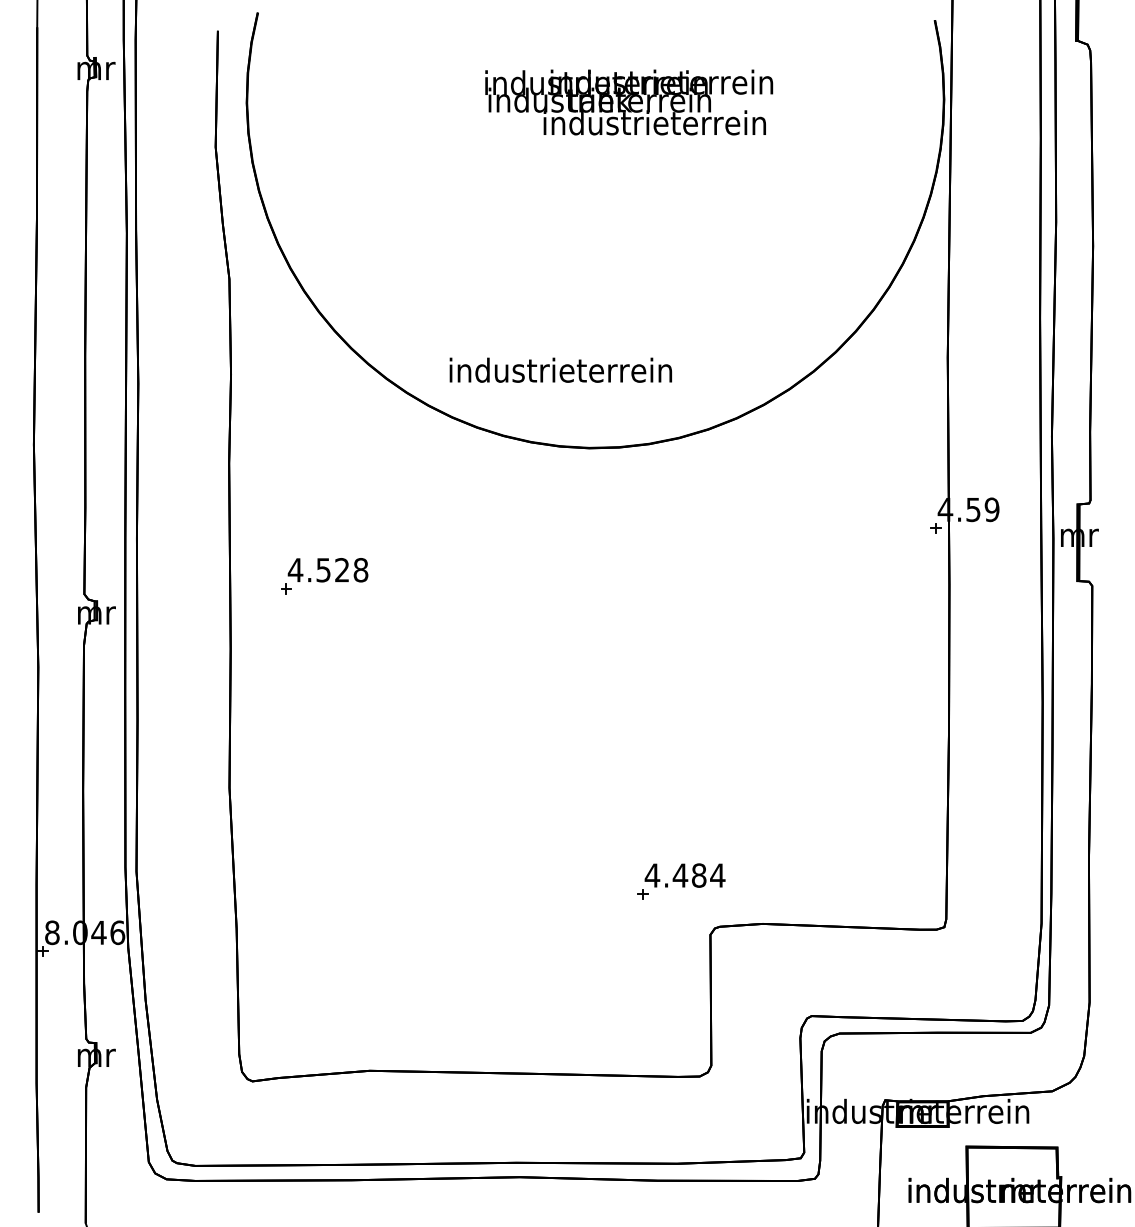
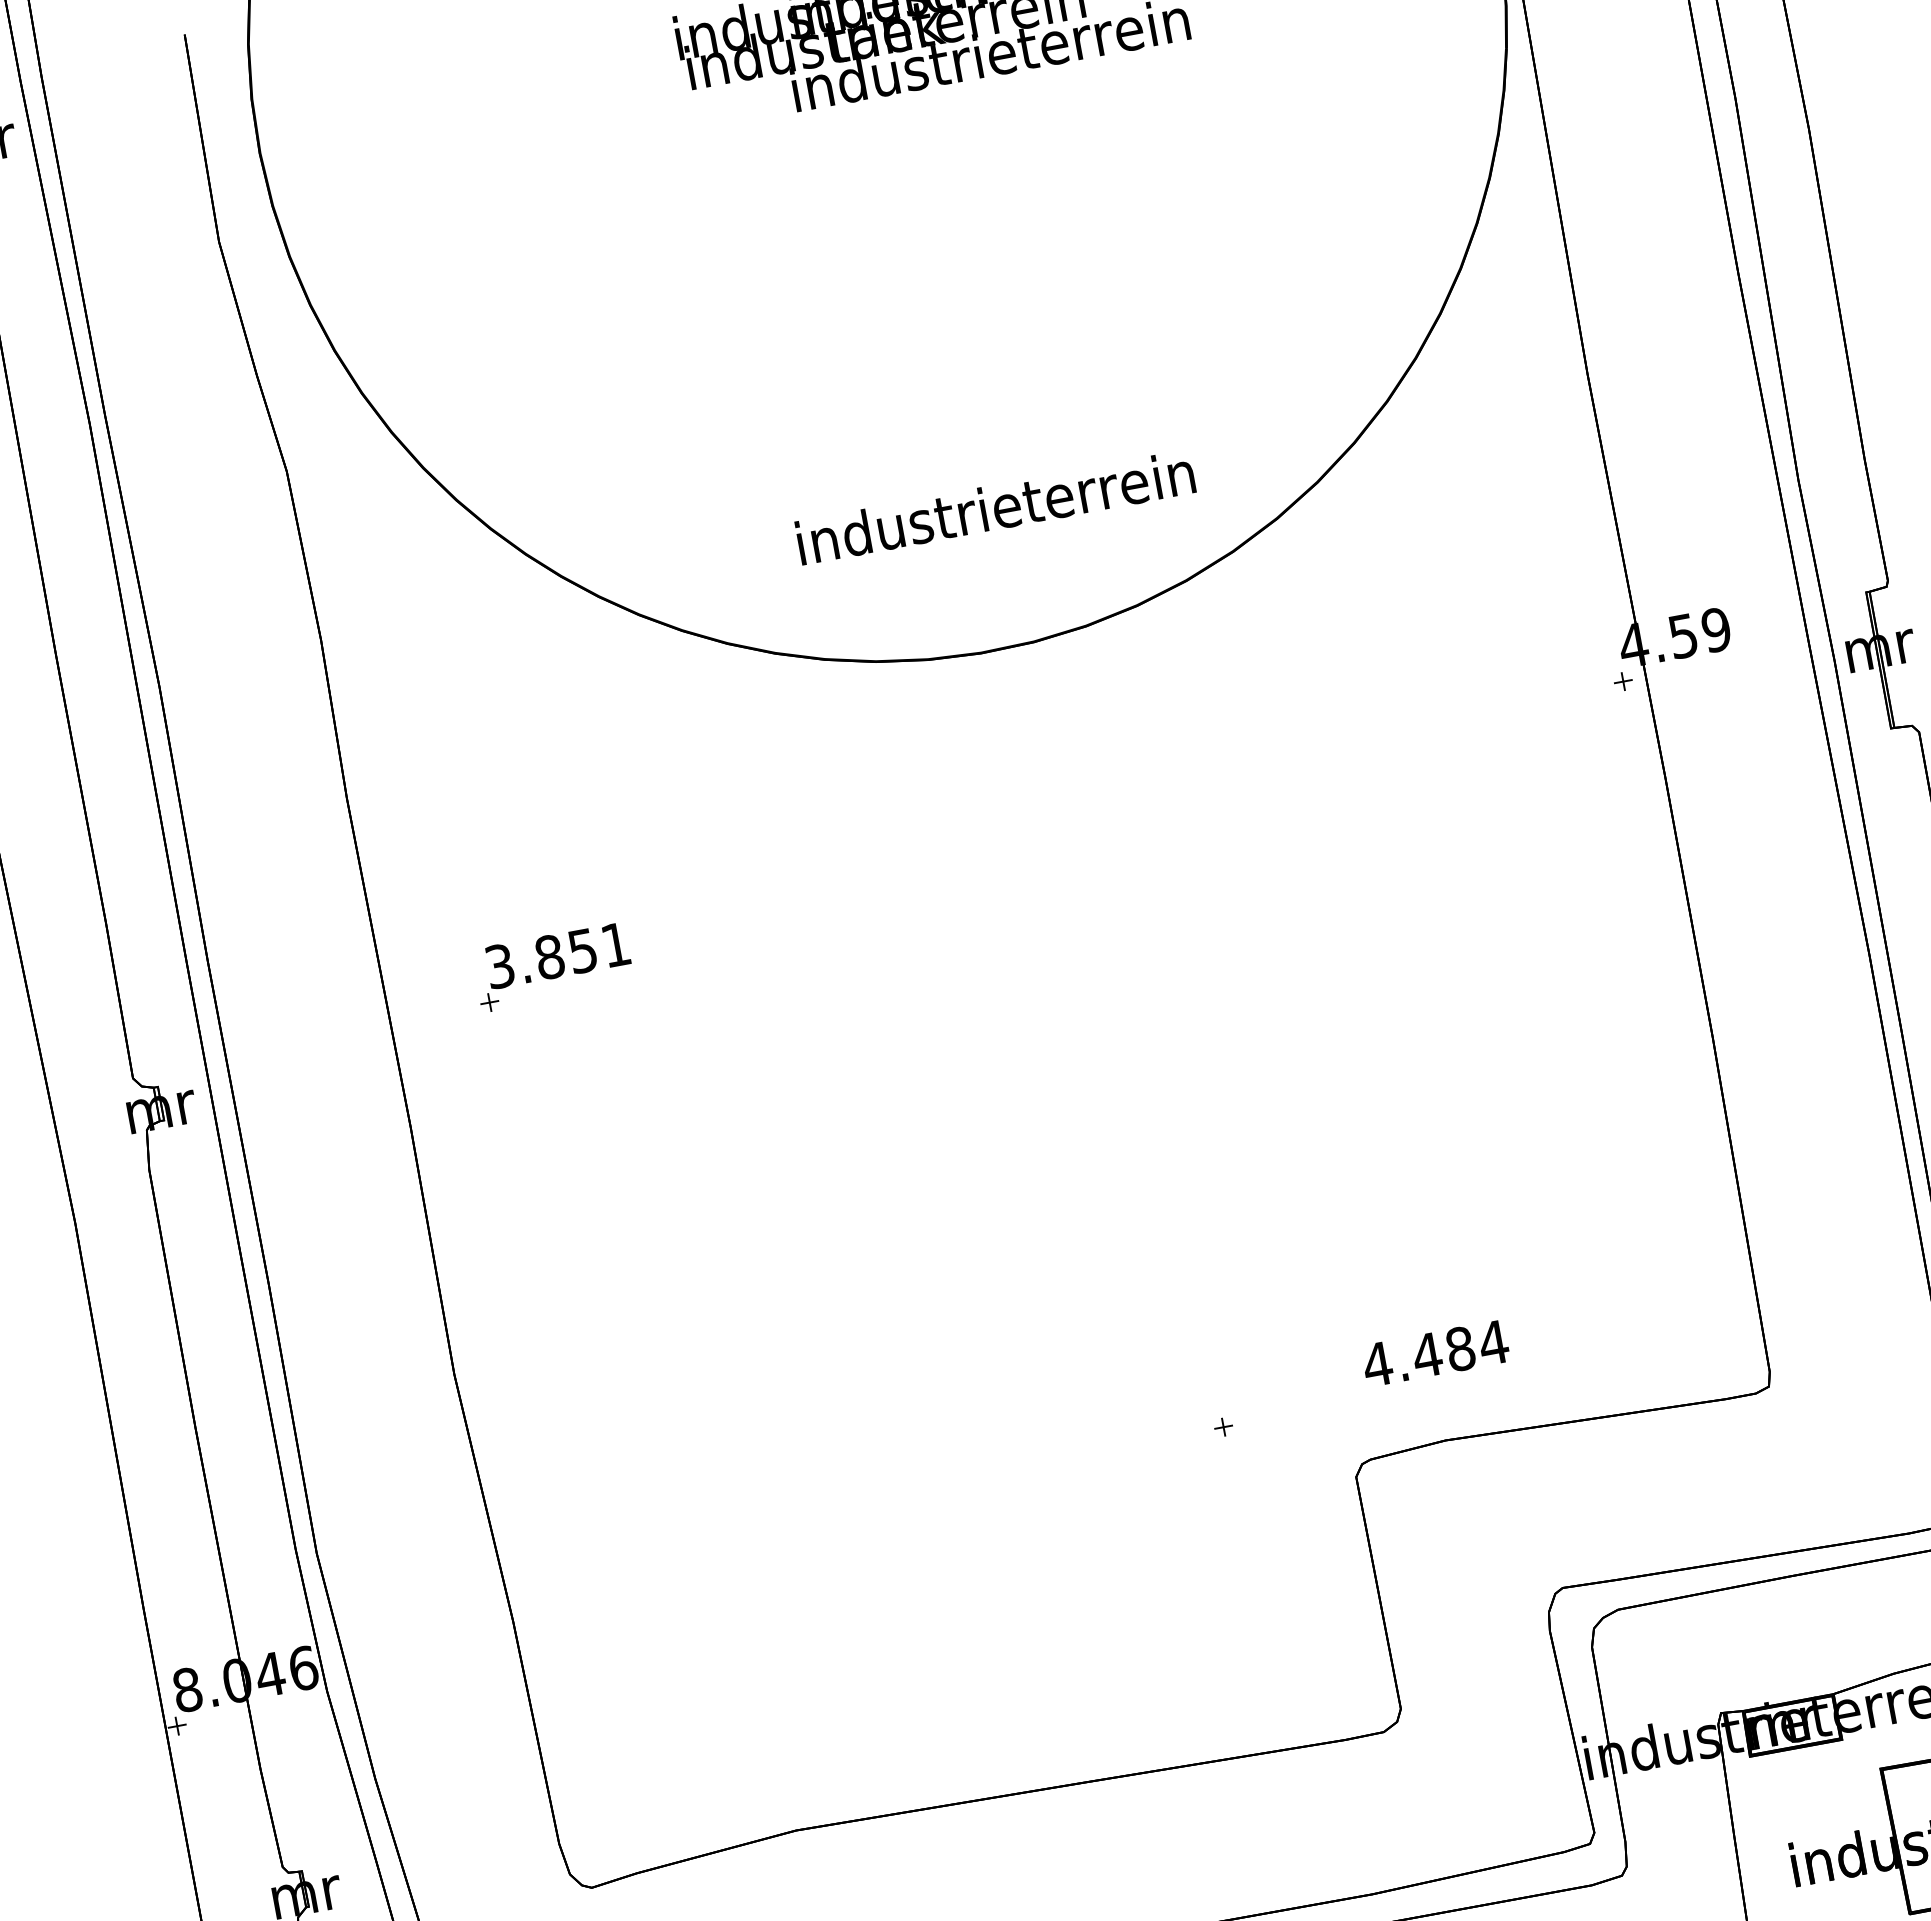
text: (560, 369) -> (994, 506), moved
text: (327, 570) -> (556, 956), 4.528 -> 3.851
text: (684, 875) -> (1434, 1353), moved

